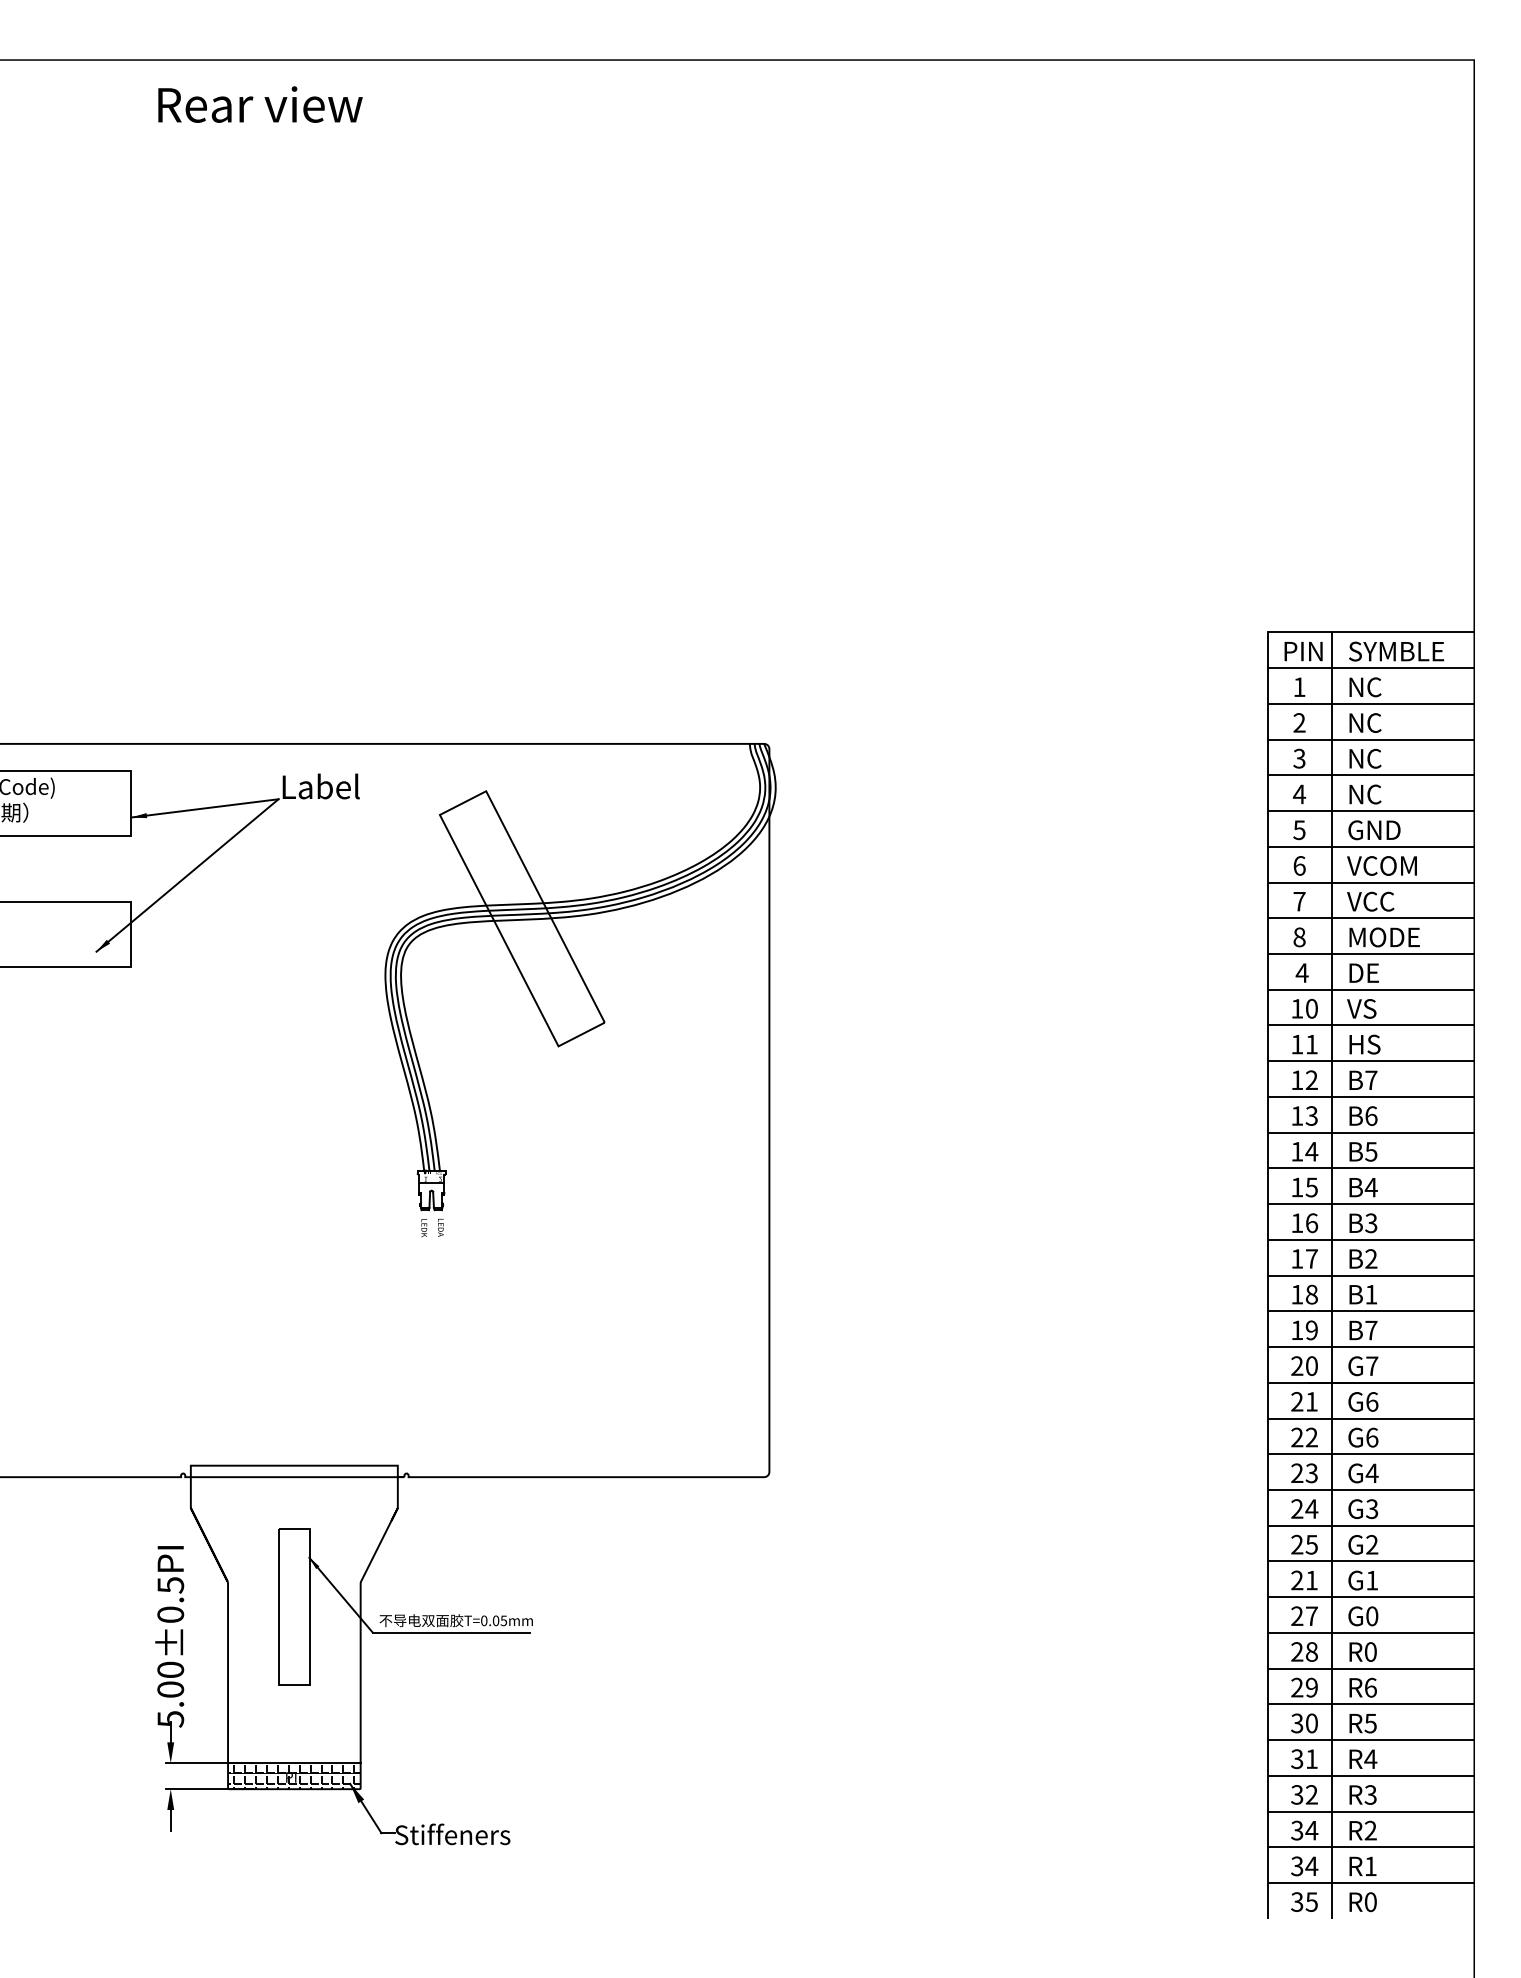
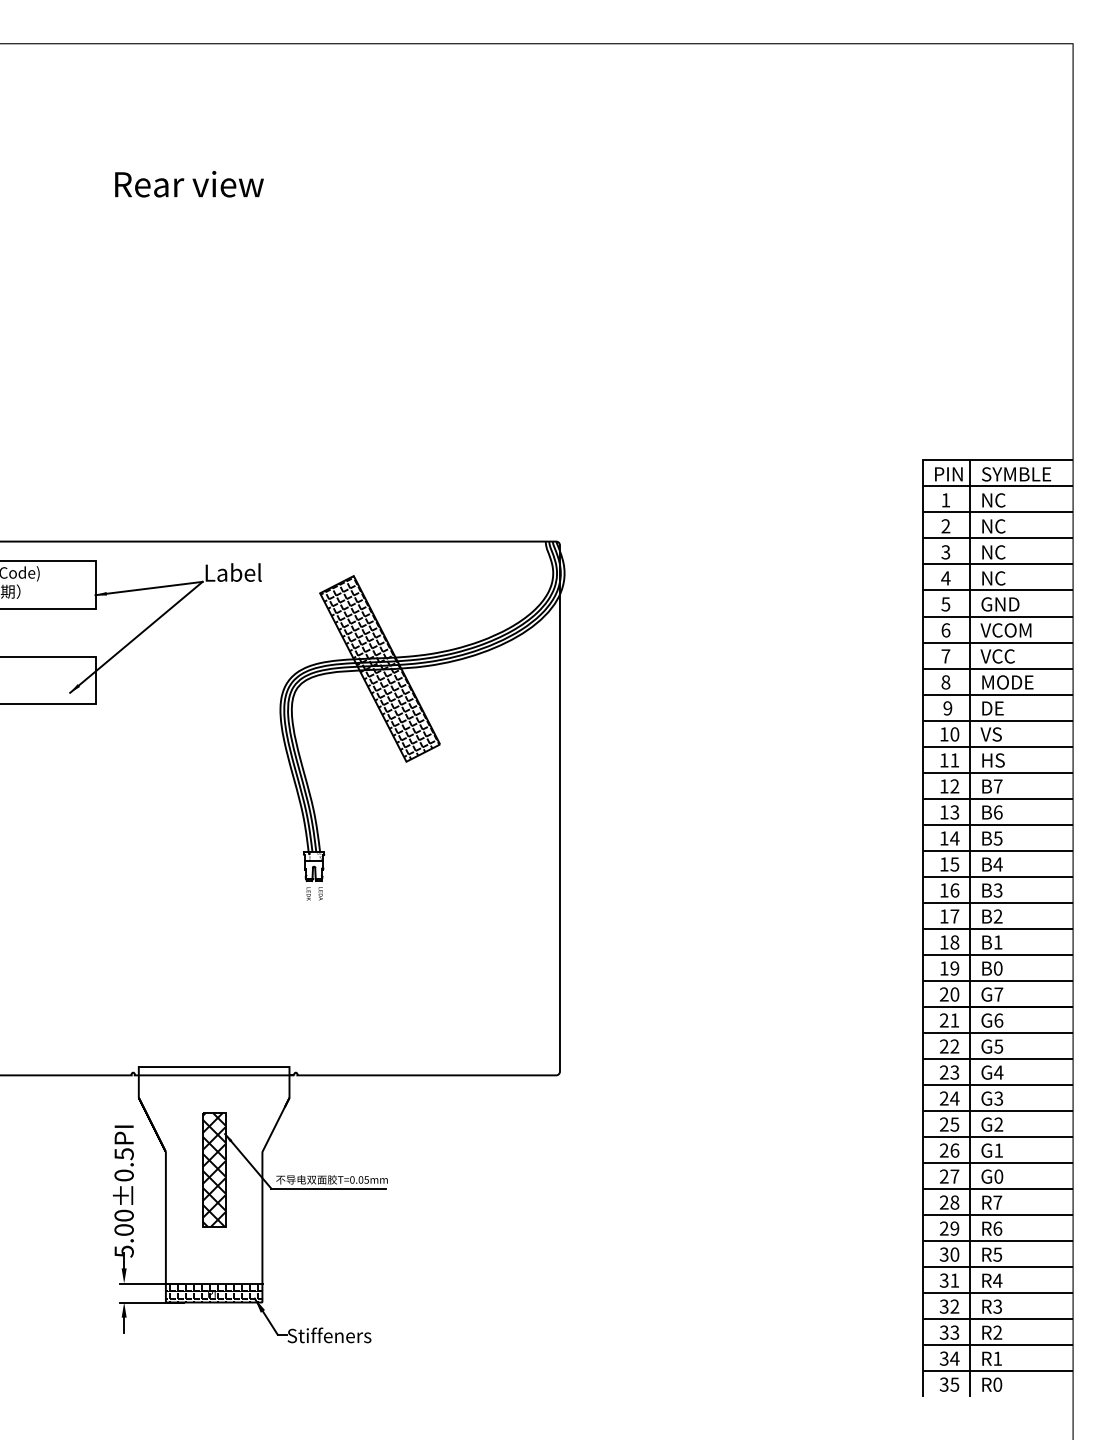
text: (260, 105) -> (189, 184), moved
hatch: (521, 916) -> (379, 667), added
text: (1301, 973) -> (947, 708), 4 -> 9
text: (1370, 1330) -> (997, 968), B7 -> B0
text: (1371, 1437) -> (998, 1046), G6 -> G5
text: (1311, 1580) -> (954, 1150), 21 -> 26
hatch: (293, 1606) -> (213, 1169), added
text: (1370, 1651) -> (997, 1202), R0 -> R7
text: (1311, 1830) -> (954, 1332), 34 -> 33

